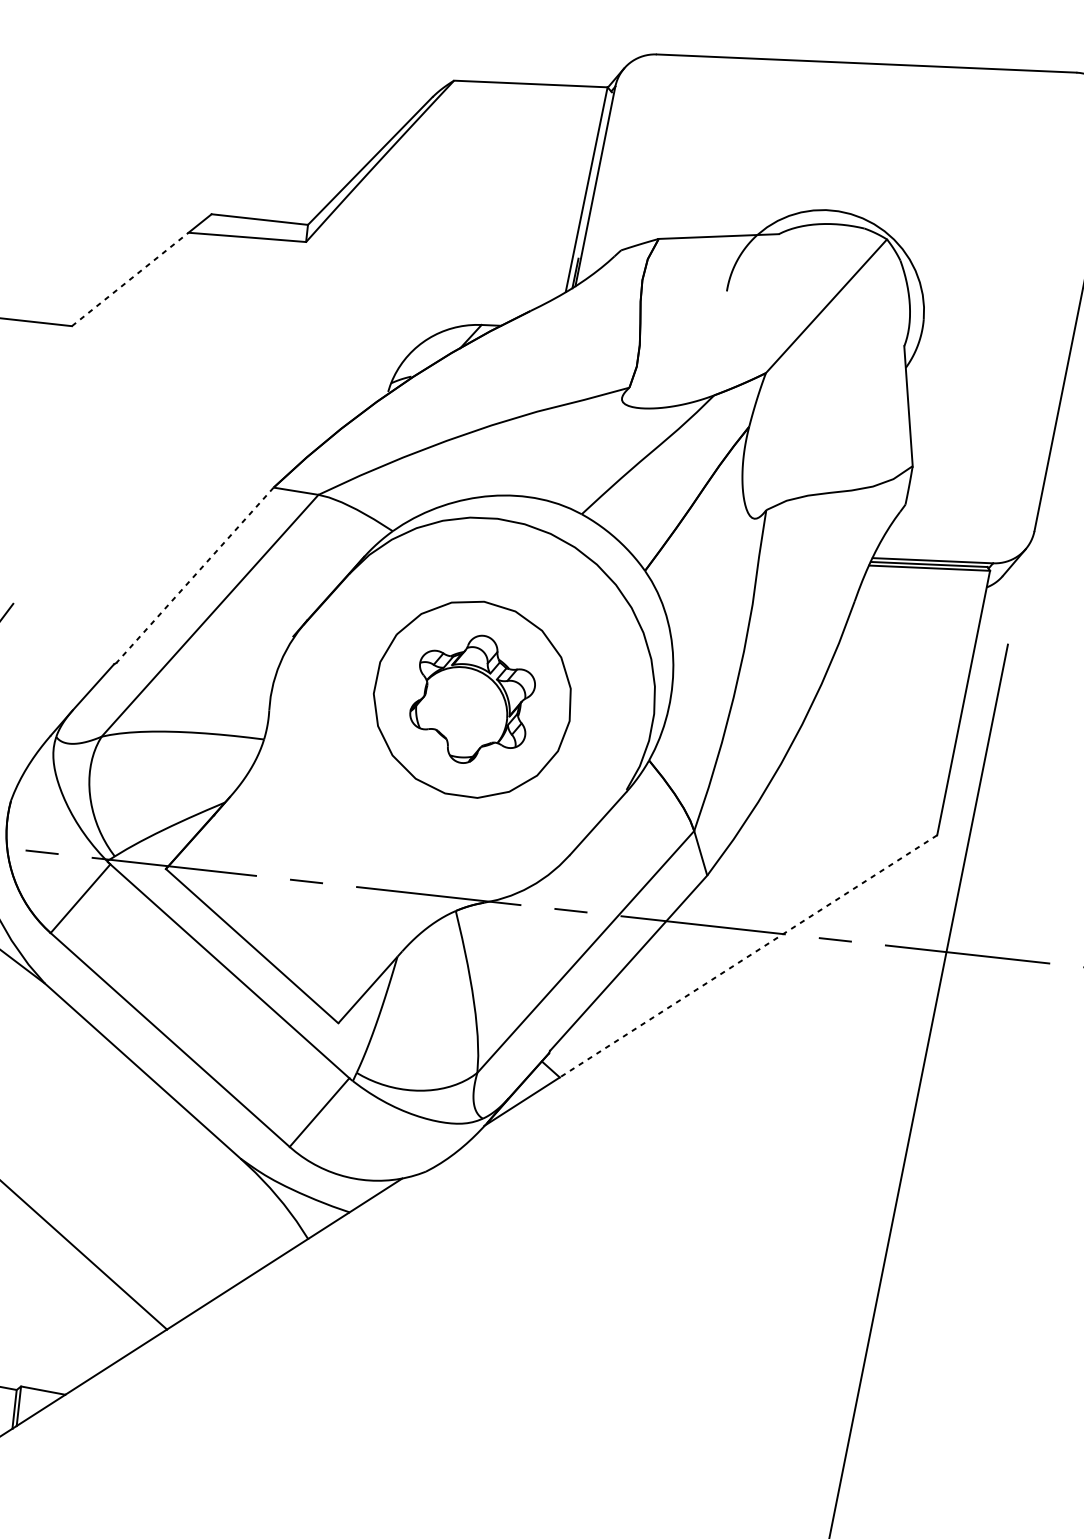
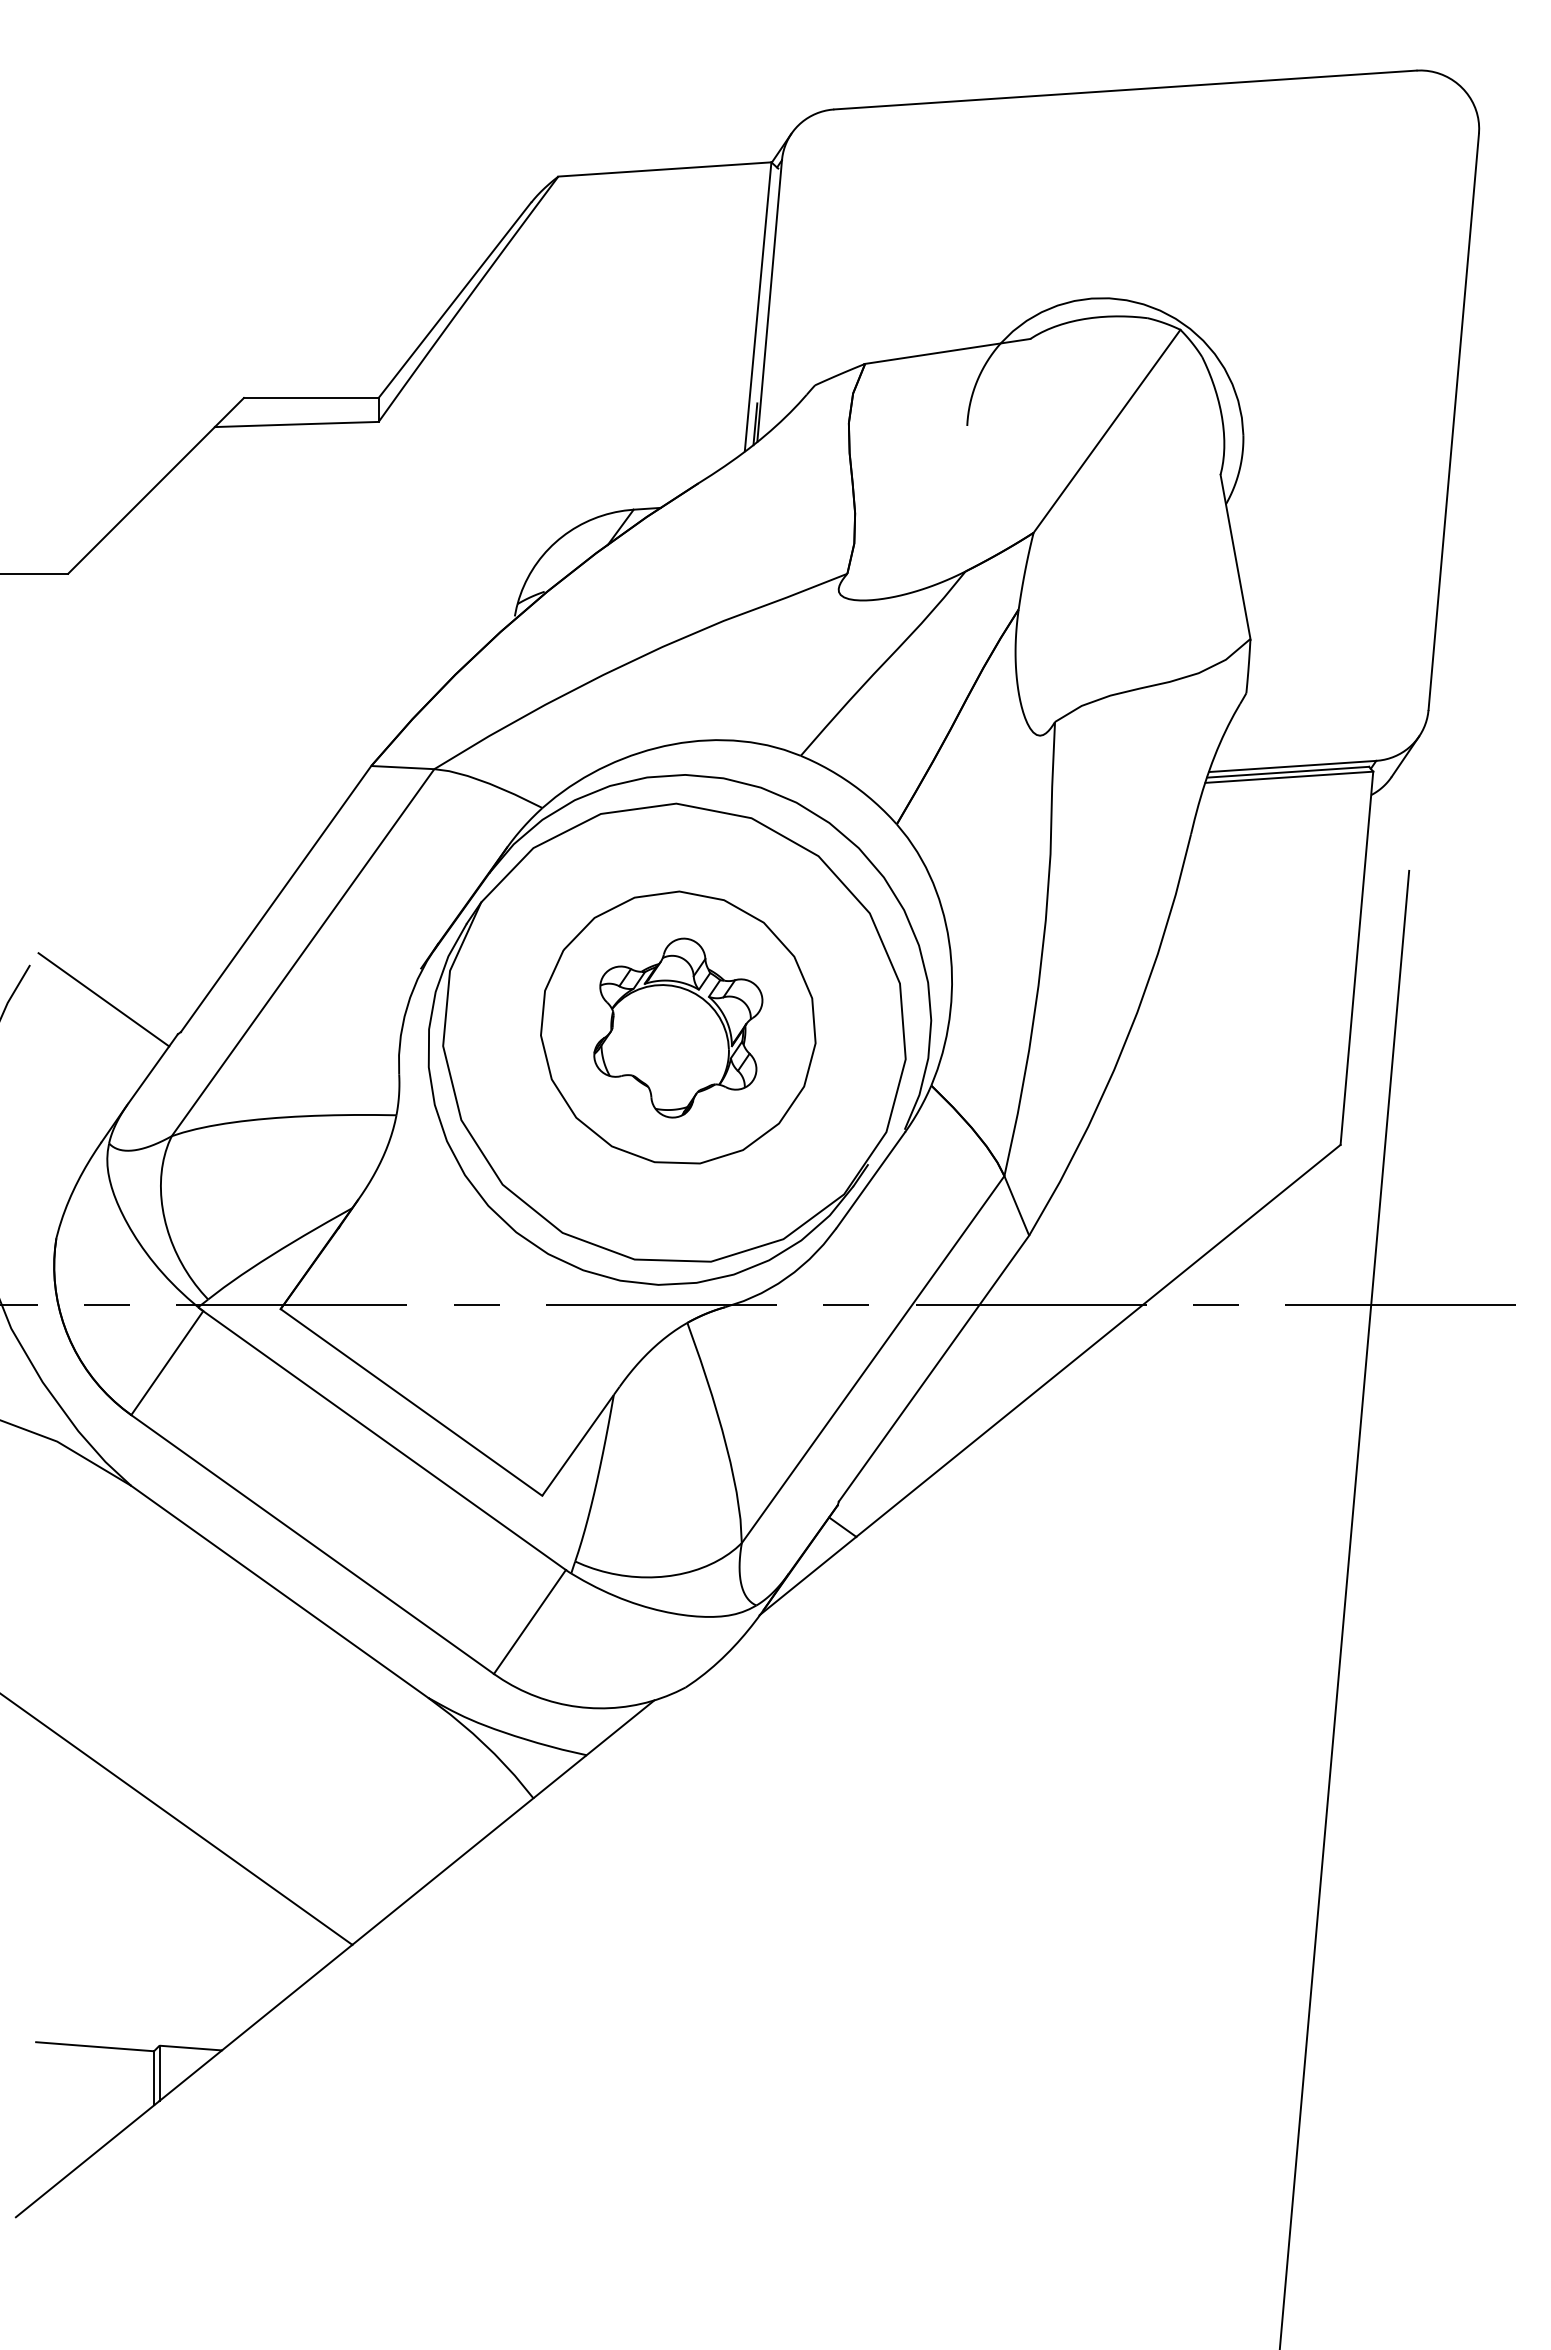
line: (130, 279) -> (141, 500), dashed -> solid
line: (195, 575) -> (276, 899), dashed -> solid
line: (63, 633) -> (103, 999), added
part: (462, 709) -> (666, 1043), added
line: (748, 956) -> (1098, 1340), dashed -> solid

